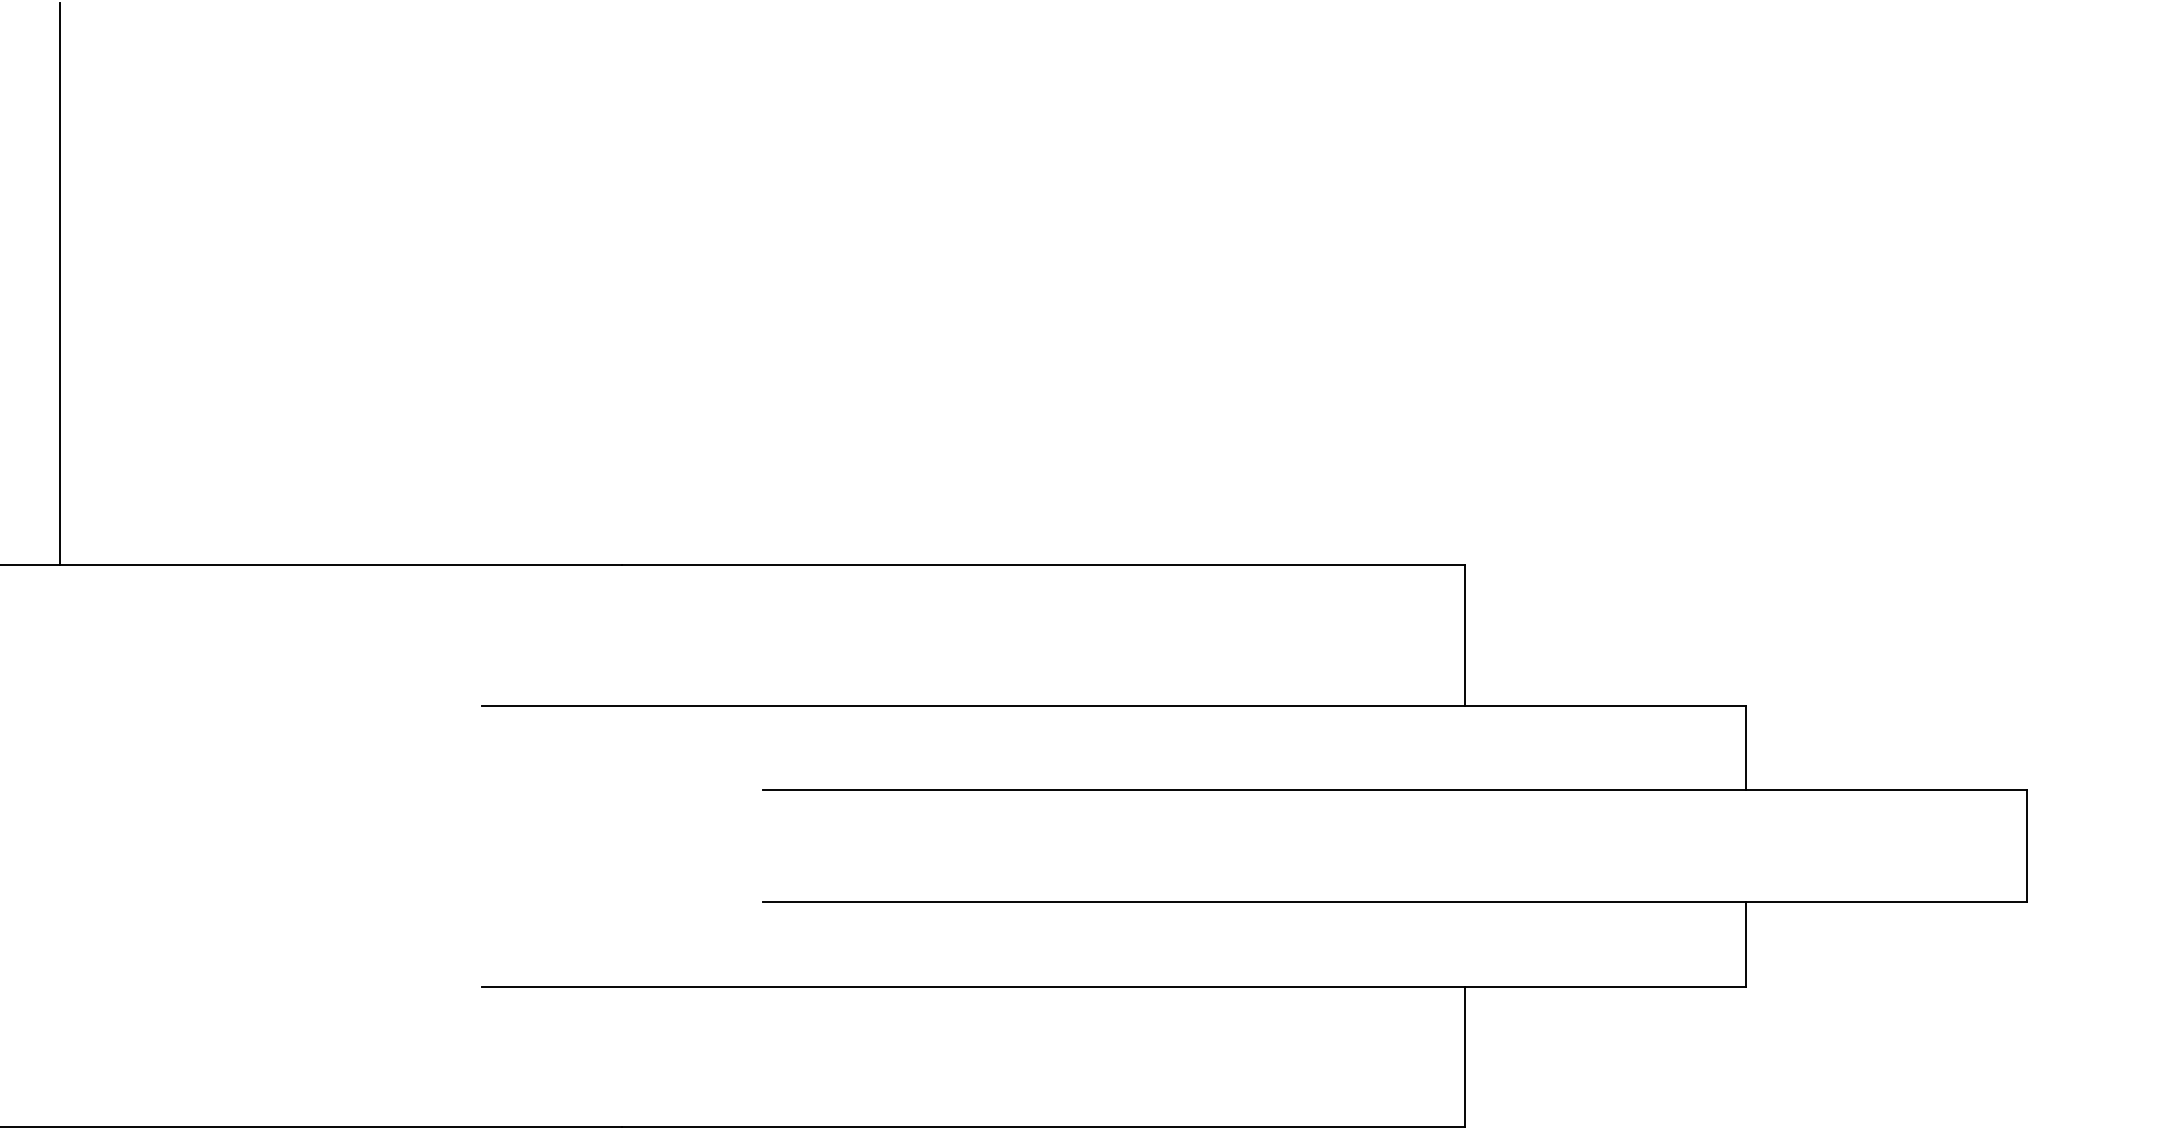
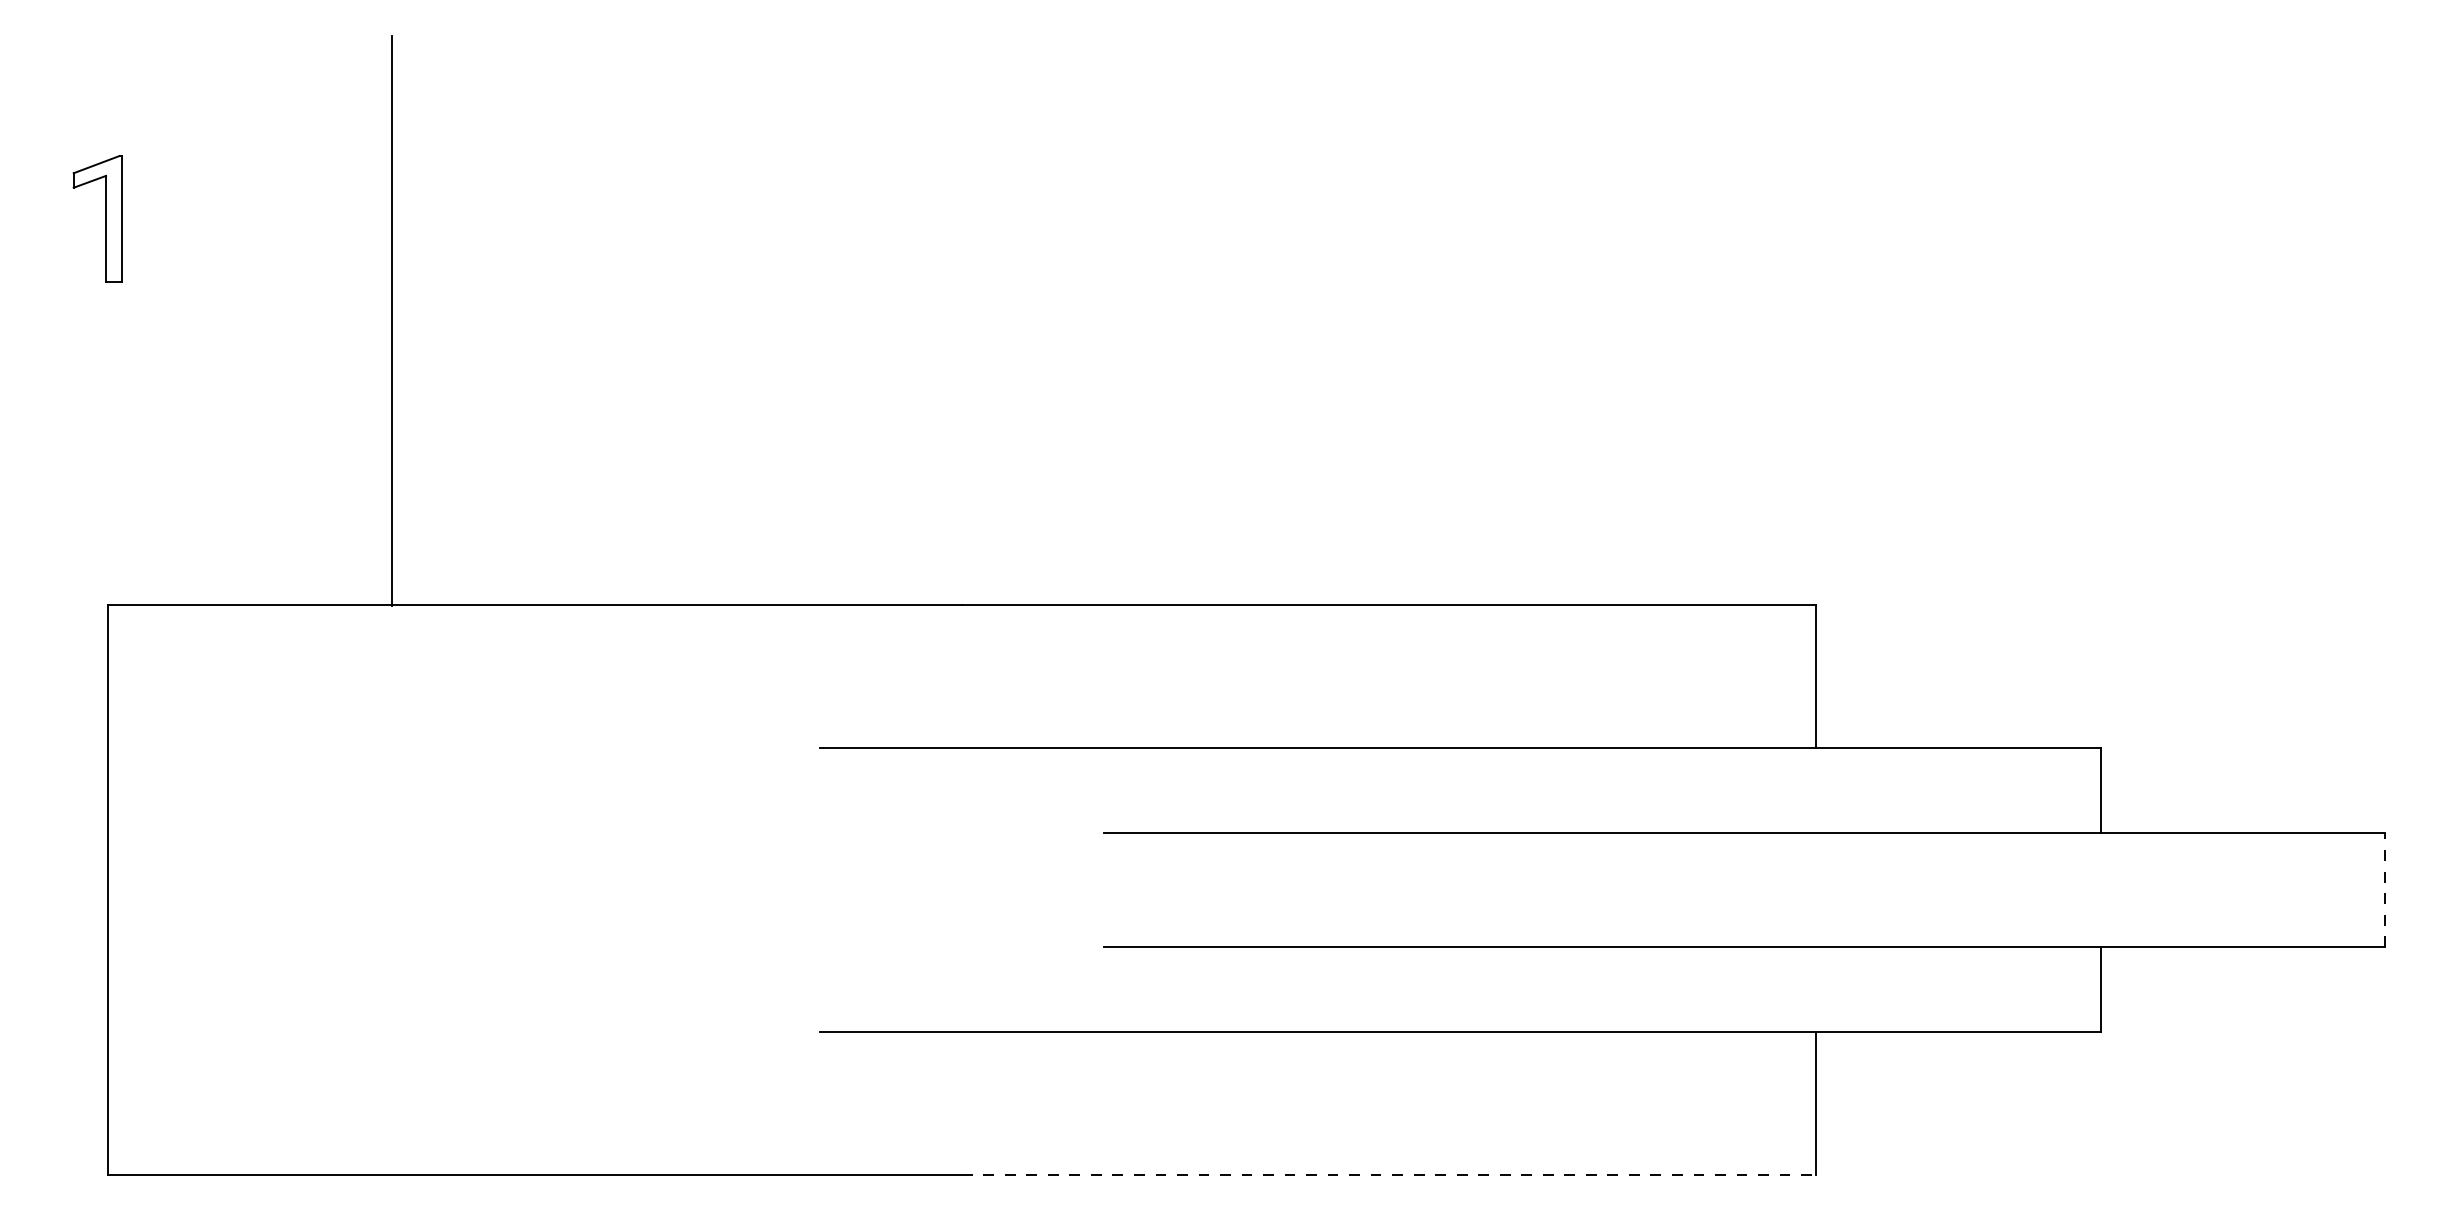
line: (2027, 846) -> (2385, 890), solid -> dashed
line: (1043, 1126) -> (1388, 1174), solid -> dashed

